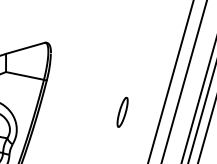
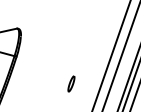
part: (121, 112) -> (70, 83), size x0.71

